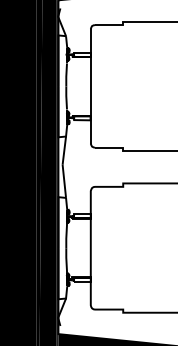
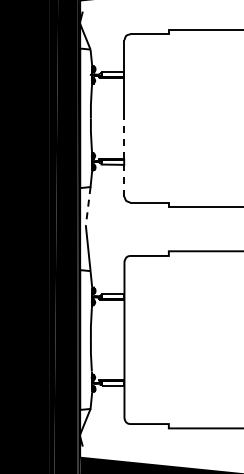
line: (90, 114) -> (124, 157), solid -> dashed
line: (64, 150) -> (88, 206), solid -> dashed

